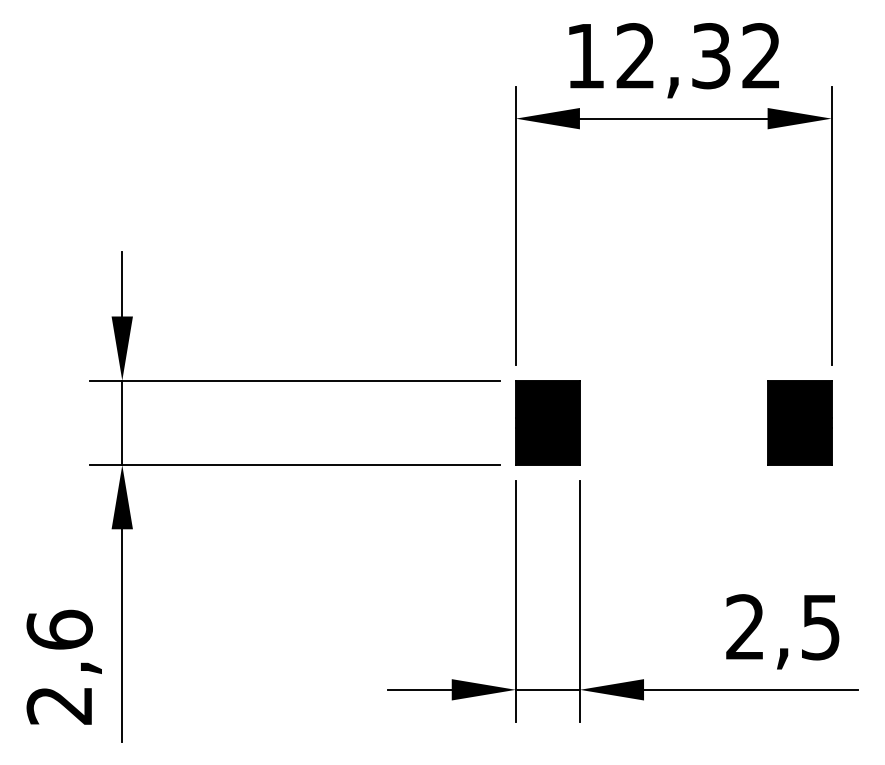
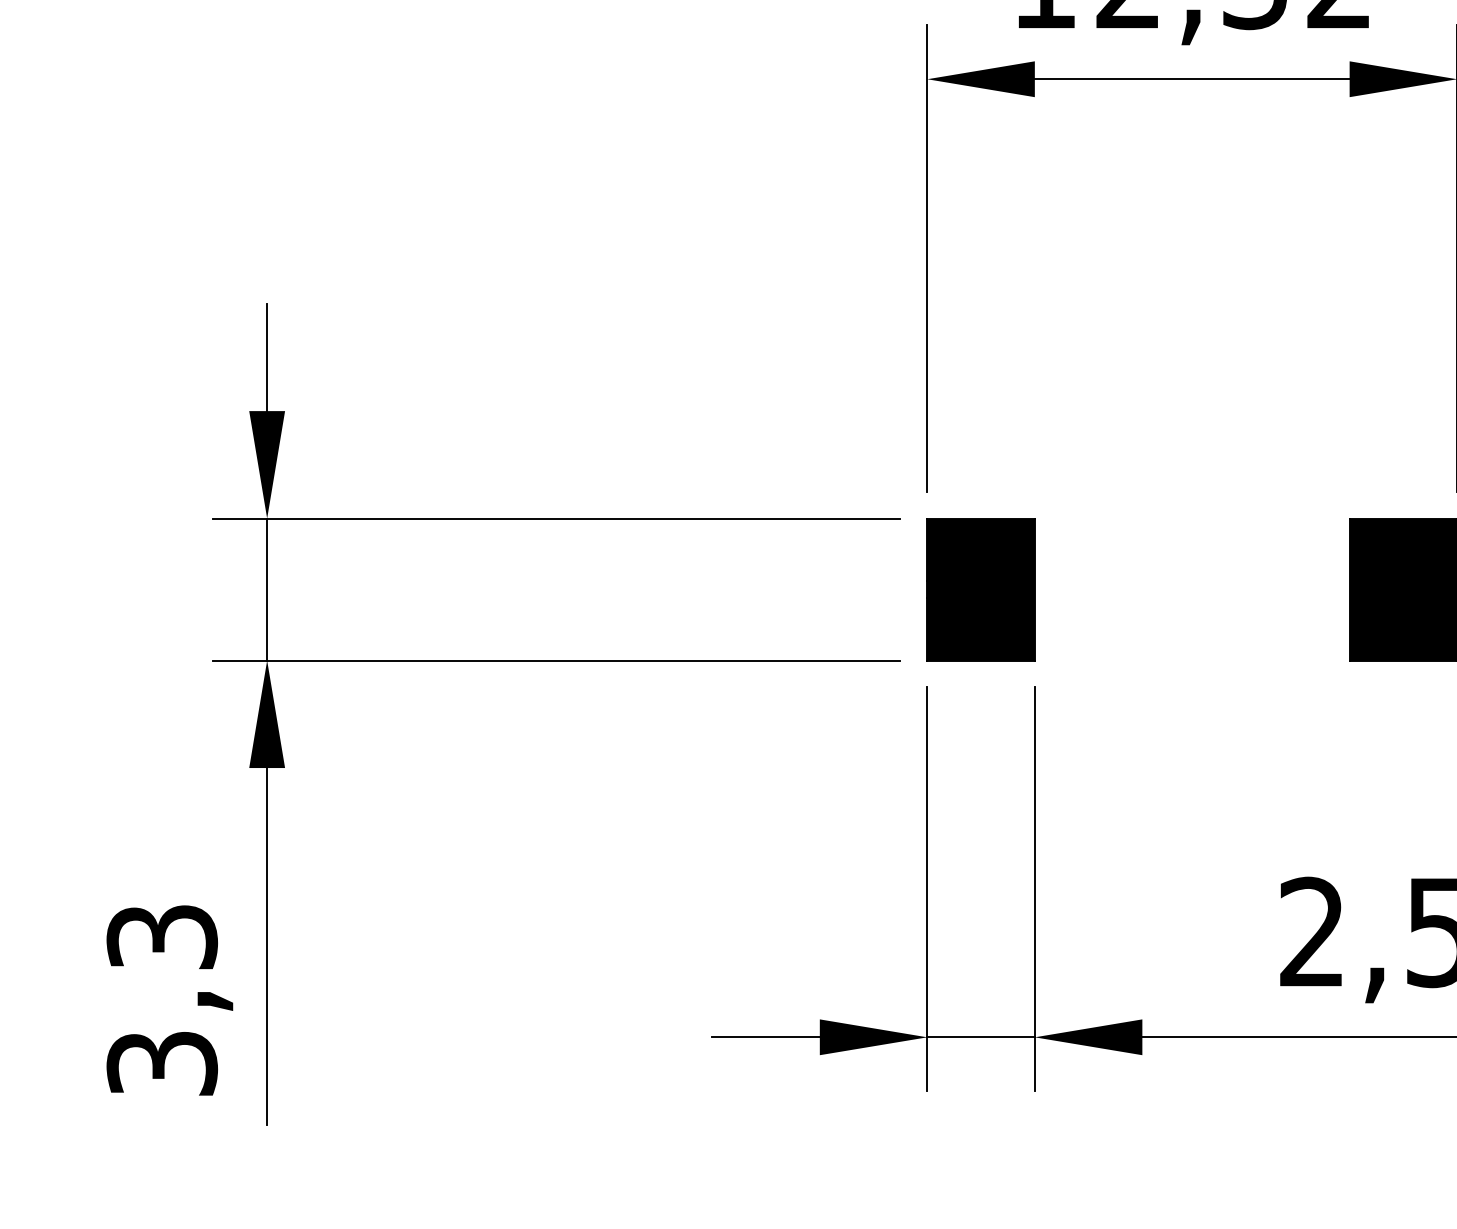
text: (59, 666) -> (161, 998), 2,6 -> 3,3

